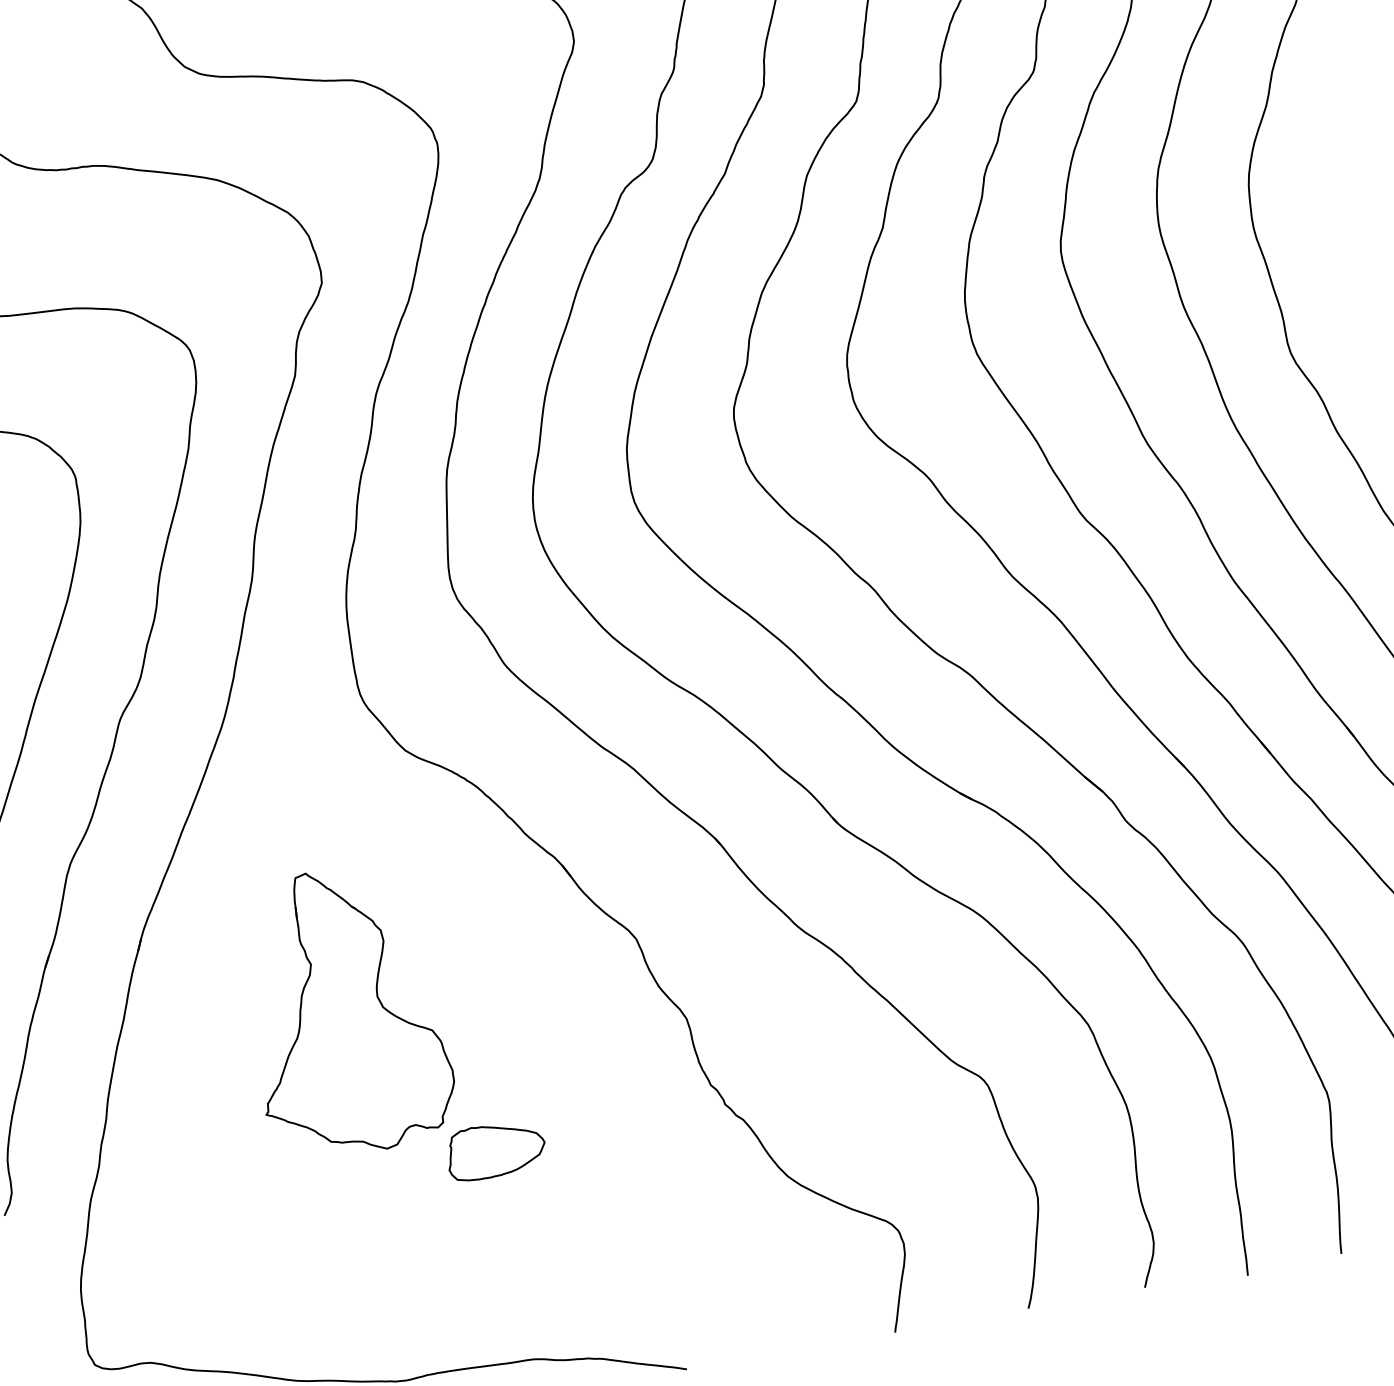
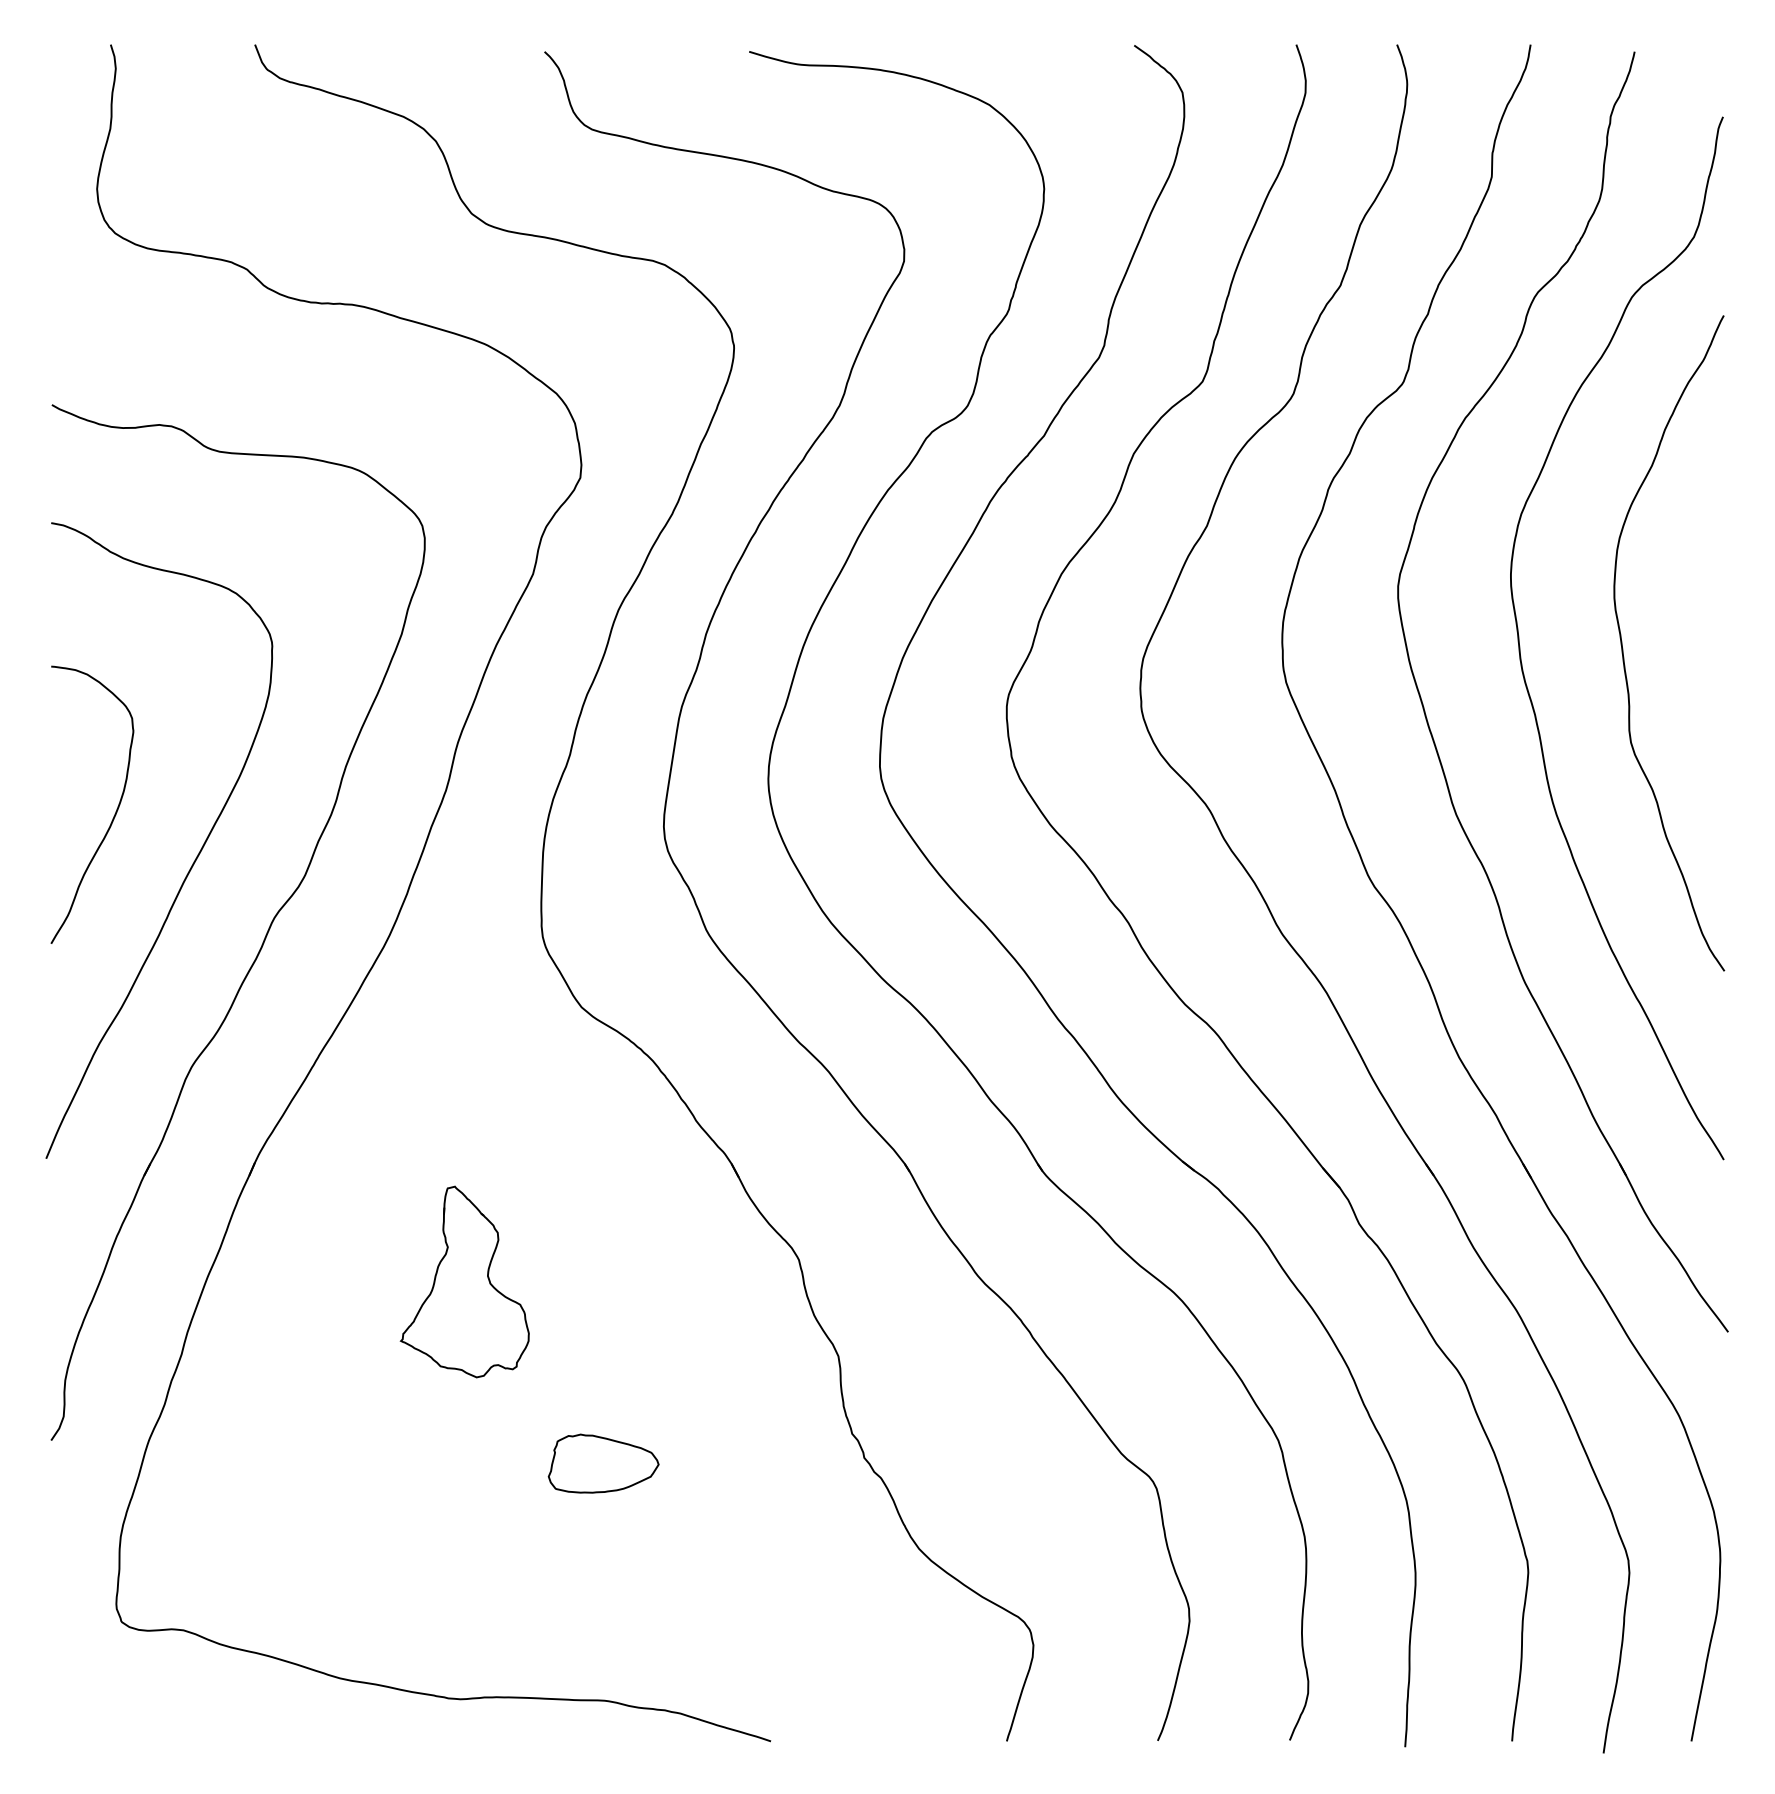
part: (344, 1010) -> (464, 1281), size x0.6

